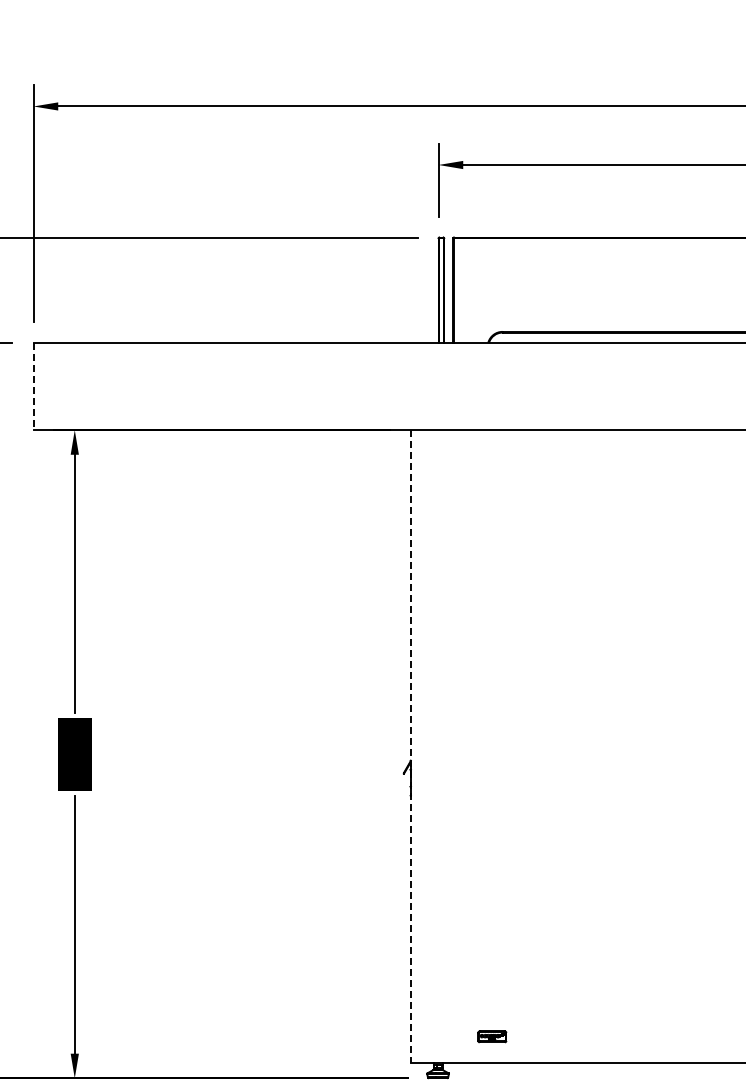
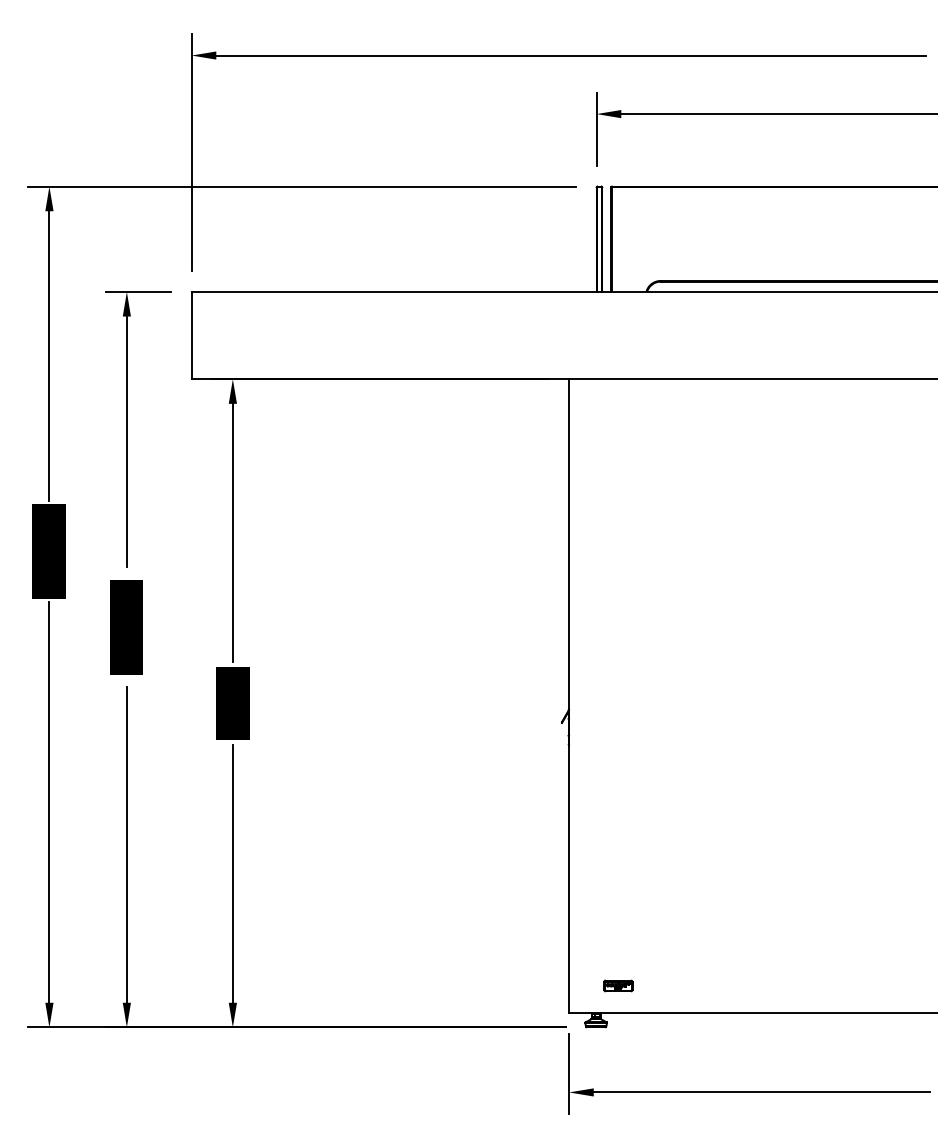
line: (33, 386) -> (191, 335), dashed -> solid
line: (411, 746) -> (569, 695), dashed -> solid
part: (492, 1036) -> (618, 985), moved

